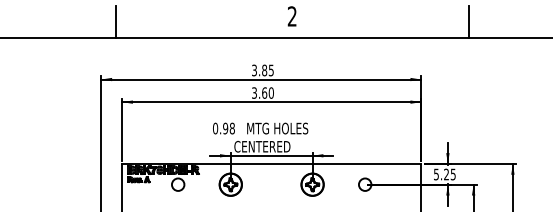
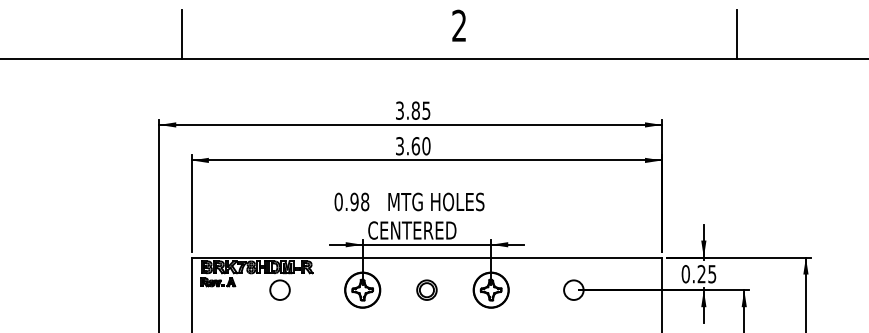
text: (436, 174) -> (685, 274), 5.25 -> 0.25
part: (271, 184) -> (426, 289), added

